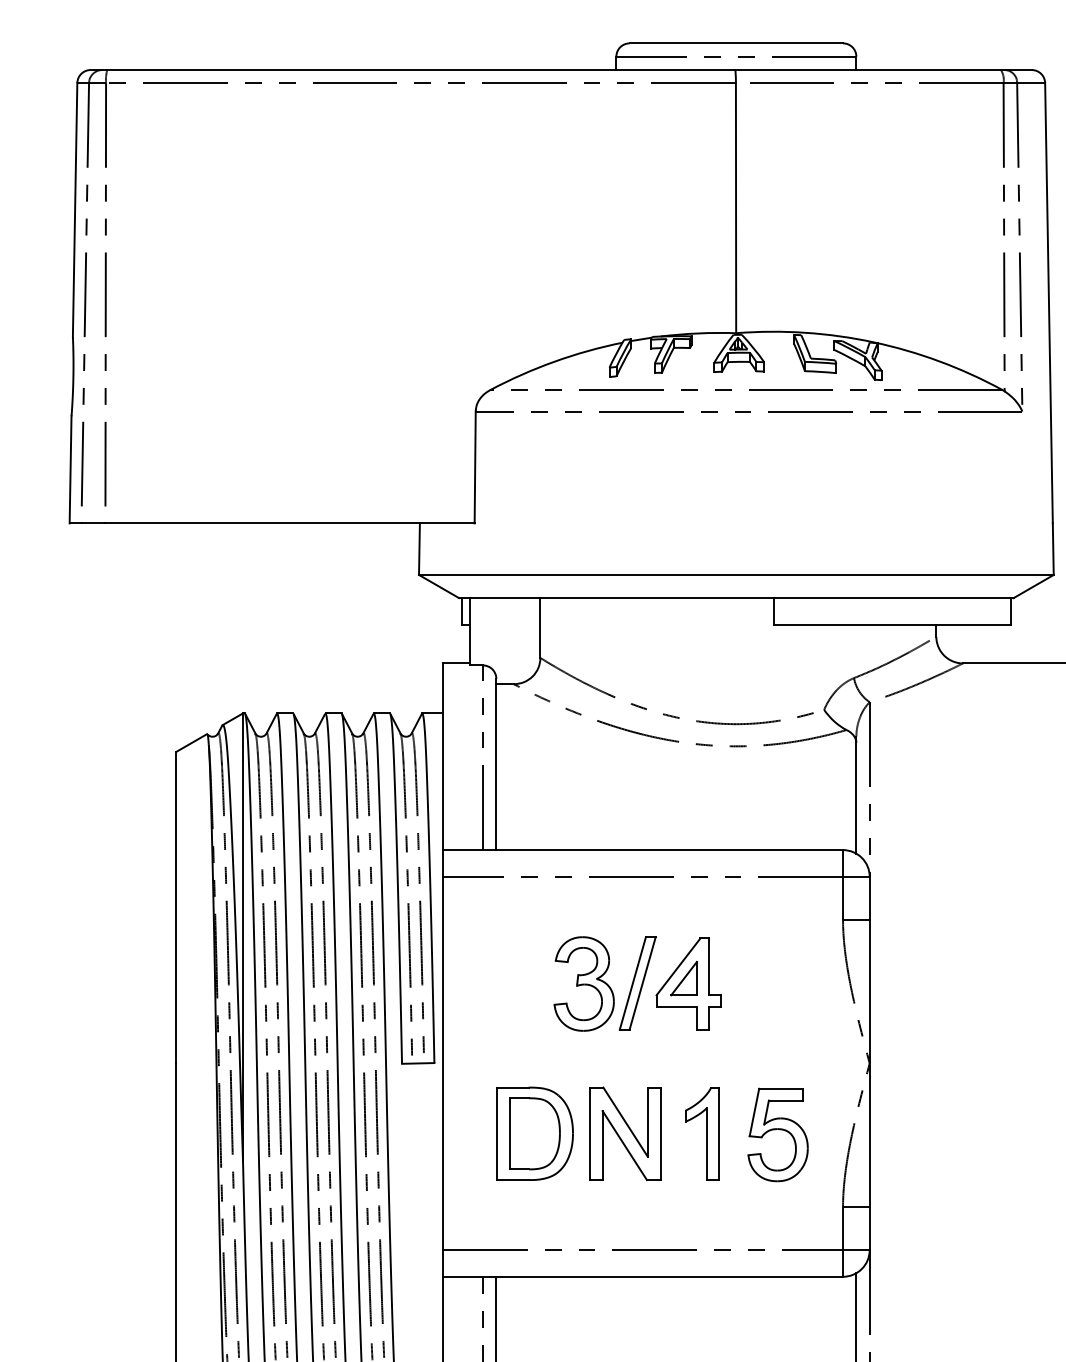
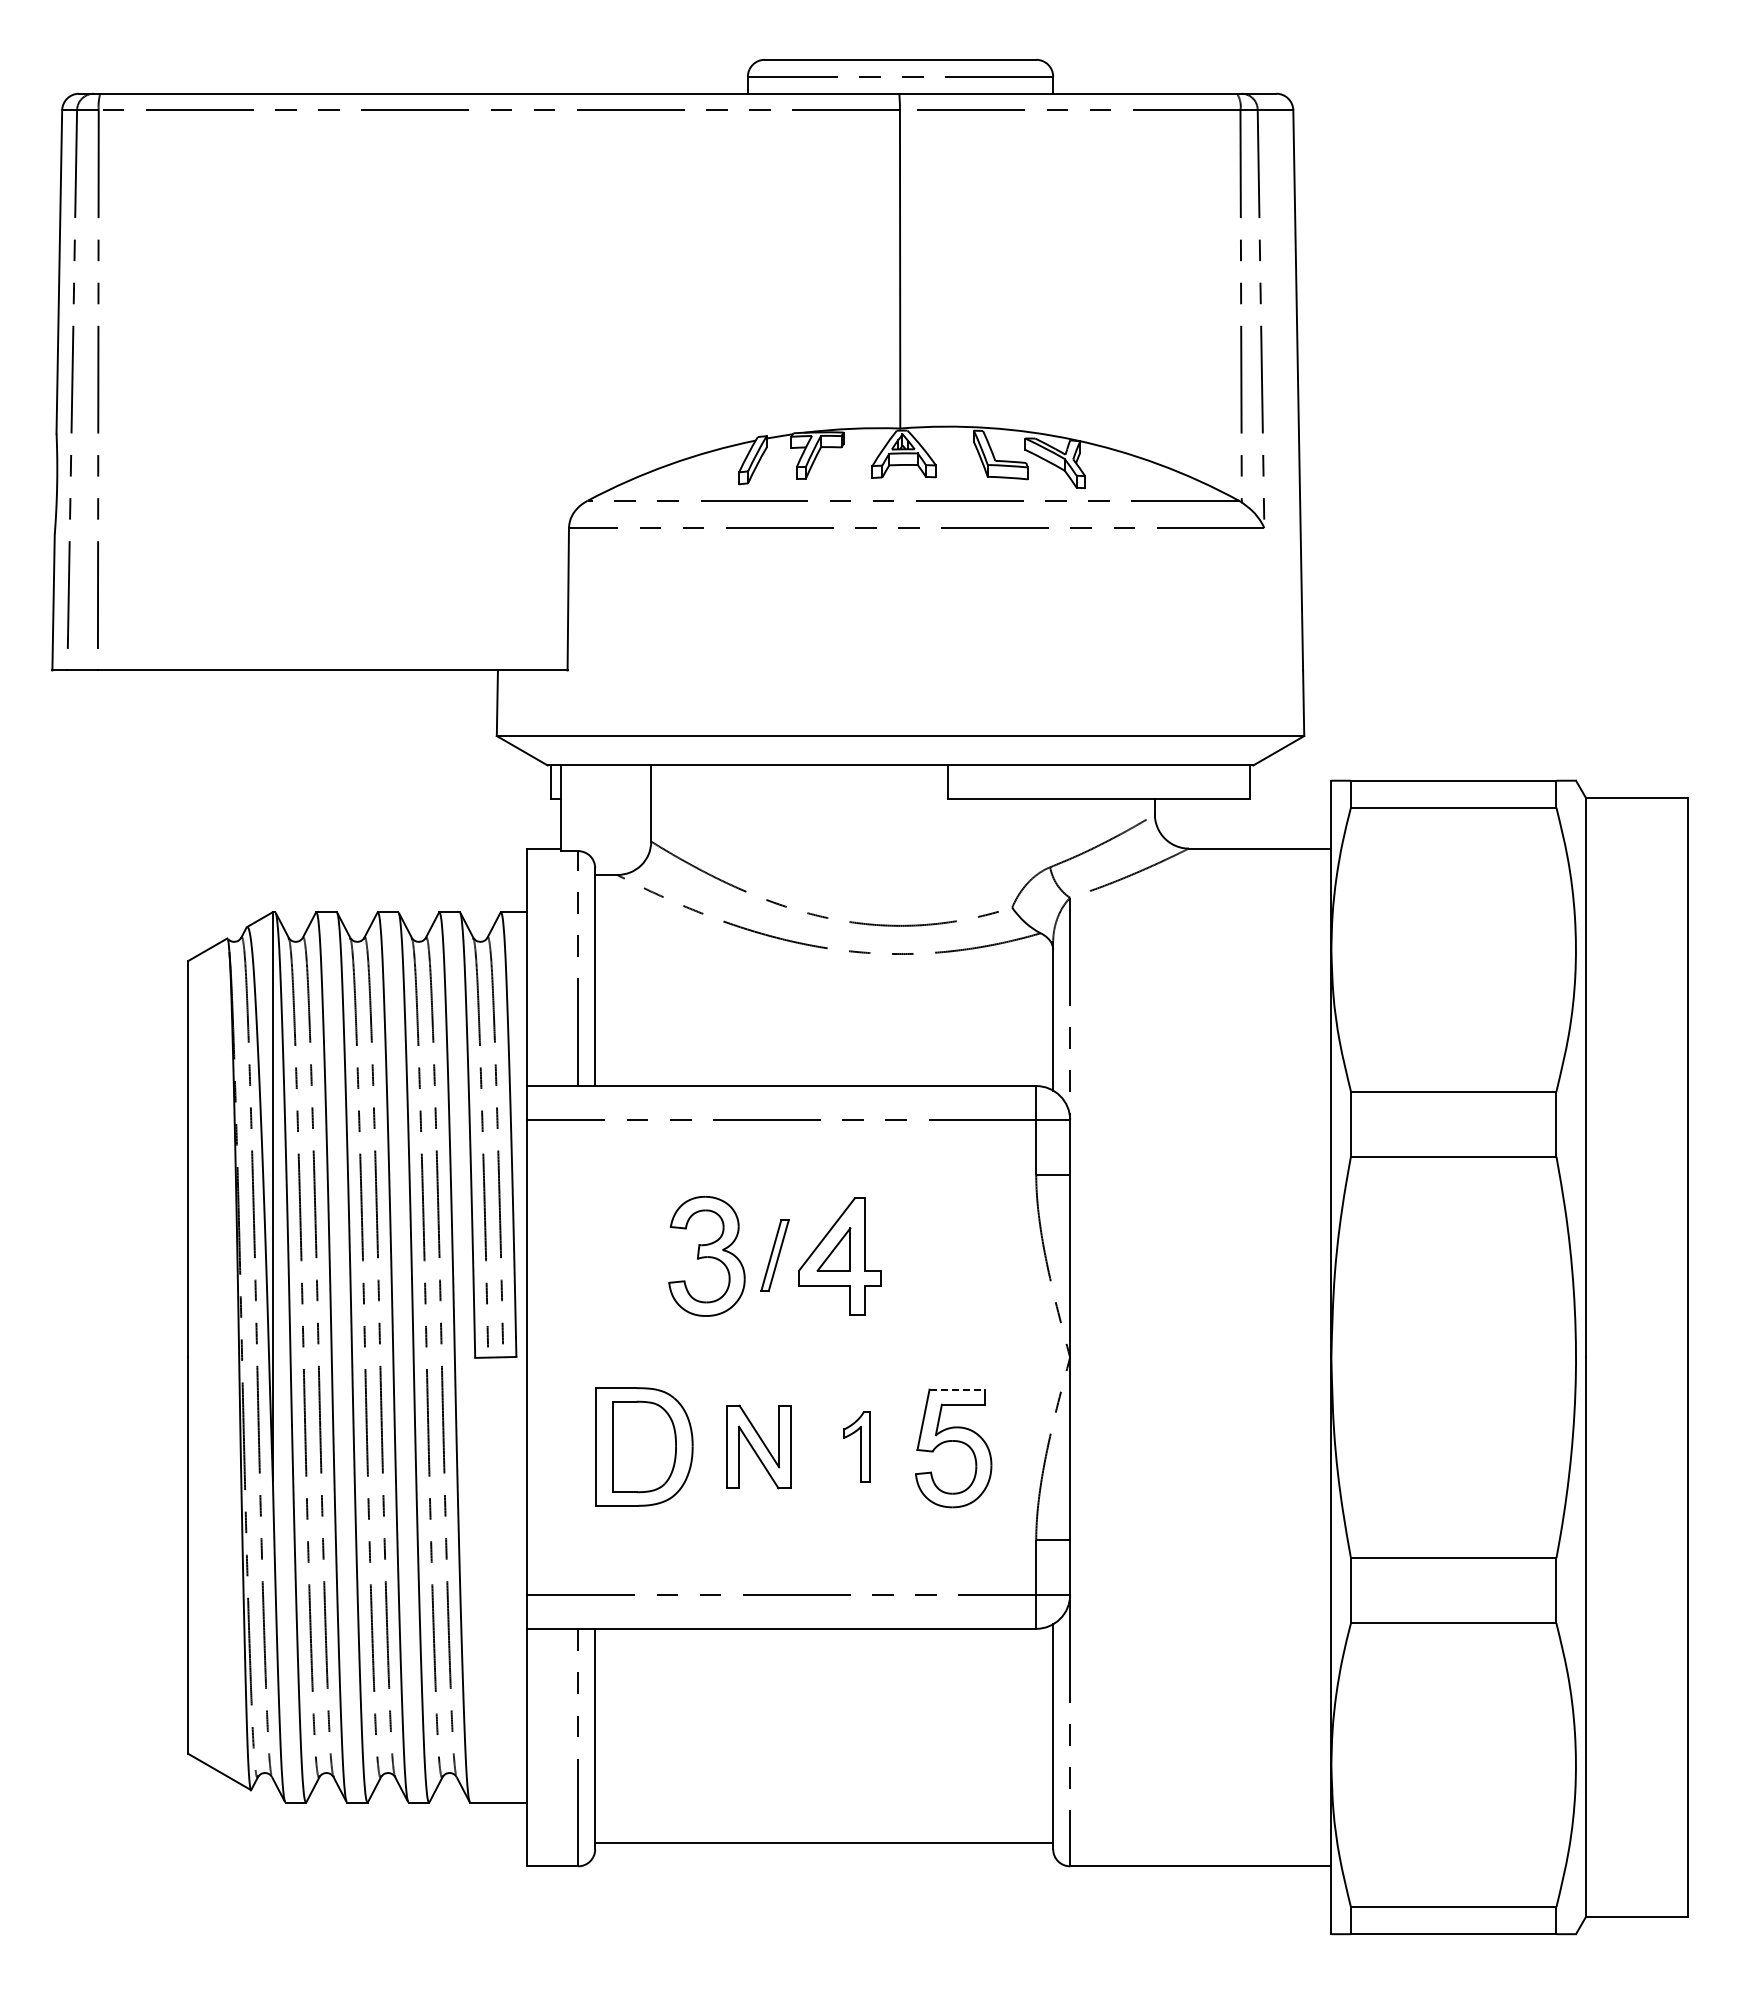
part: (637, 983) -> (774, 1255), size x0.6
line: (781, 1088) -> (957, 1389), solid -> dashed
part: (624, 1133) -> (758, 1446), size x0.7
part: (701, 1133) -> (856, 1446), size x0.6

